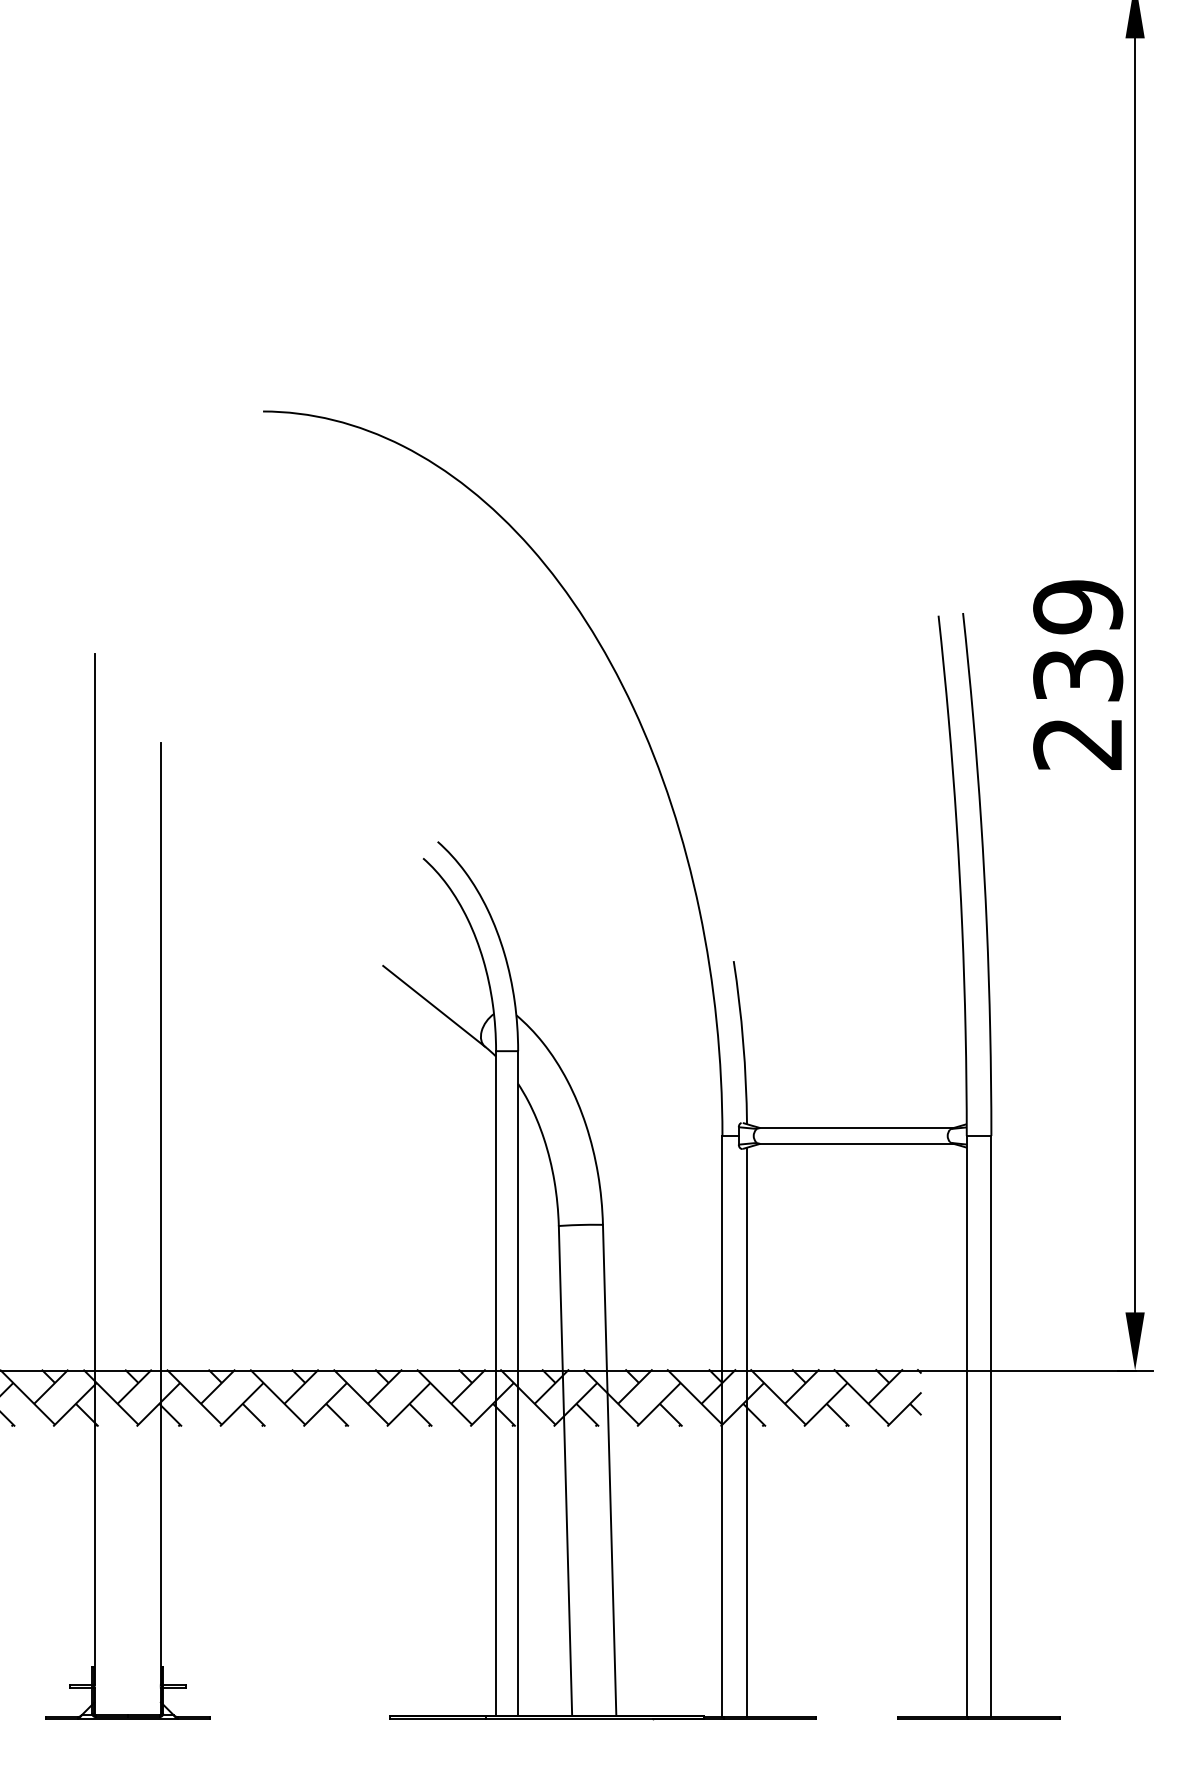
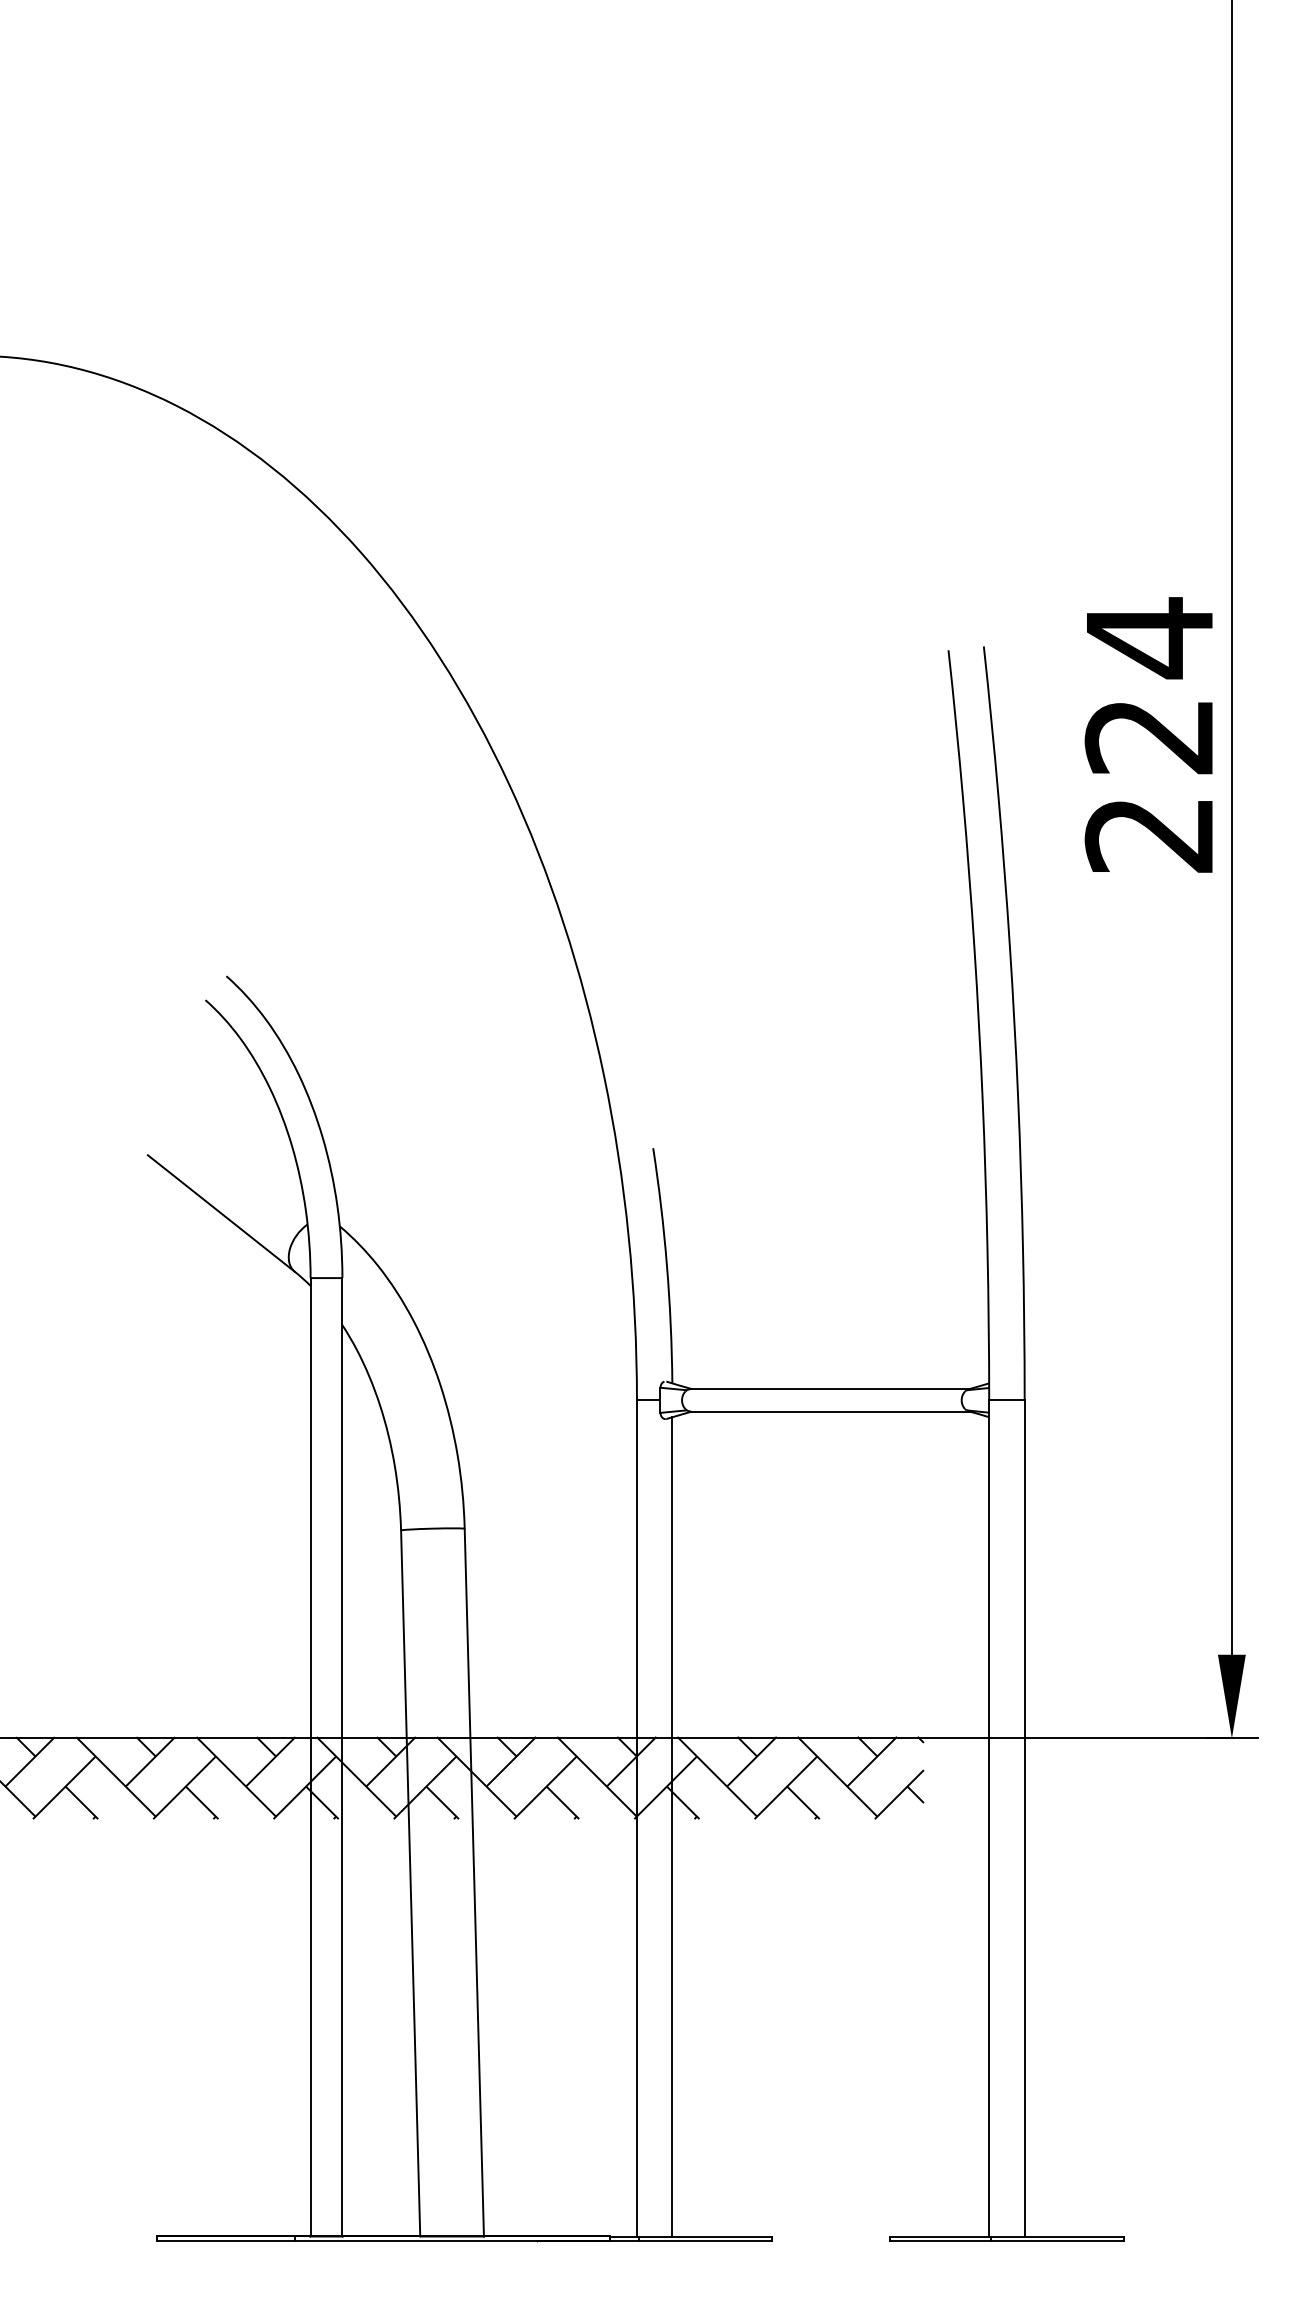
text: (1078, 639) -> (1150, 684), 239 -> 224

